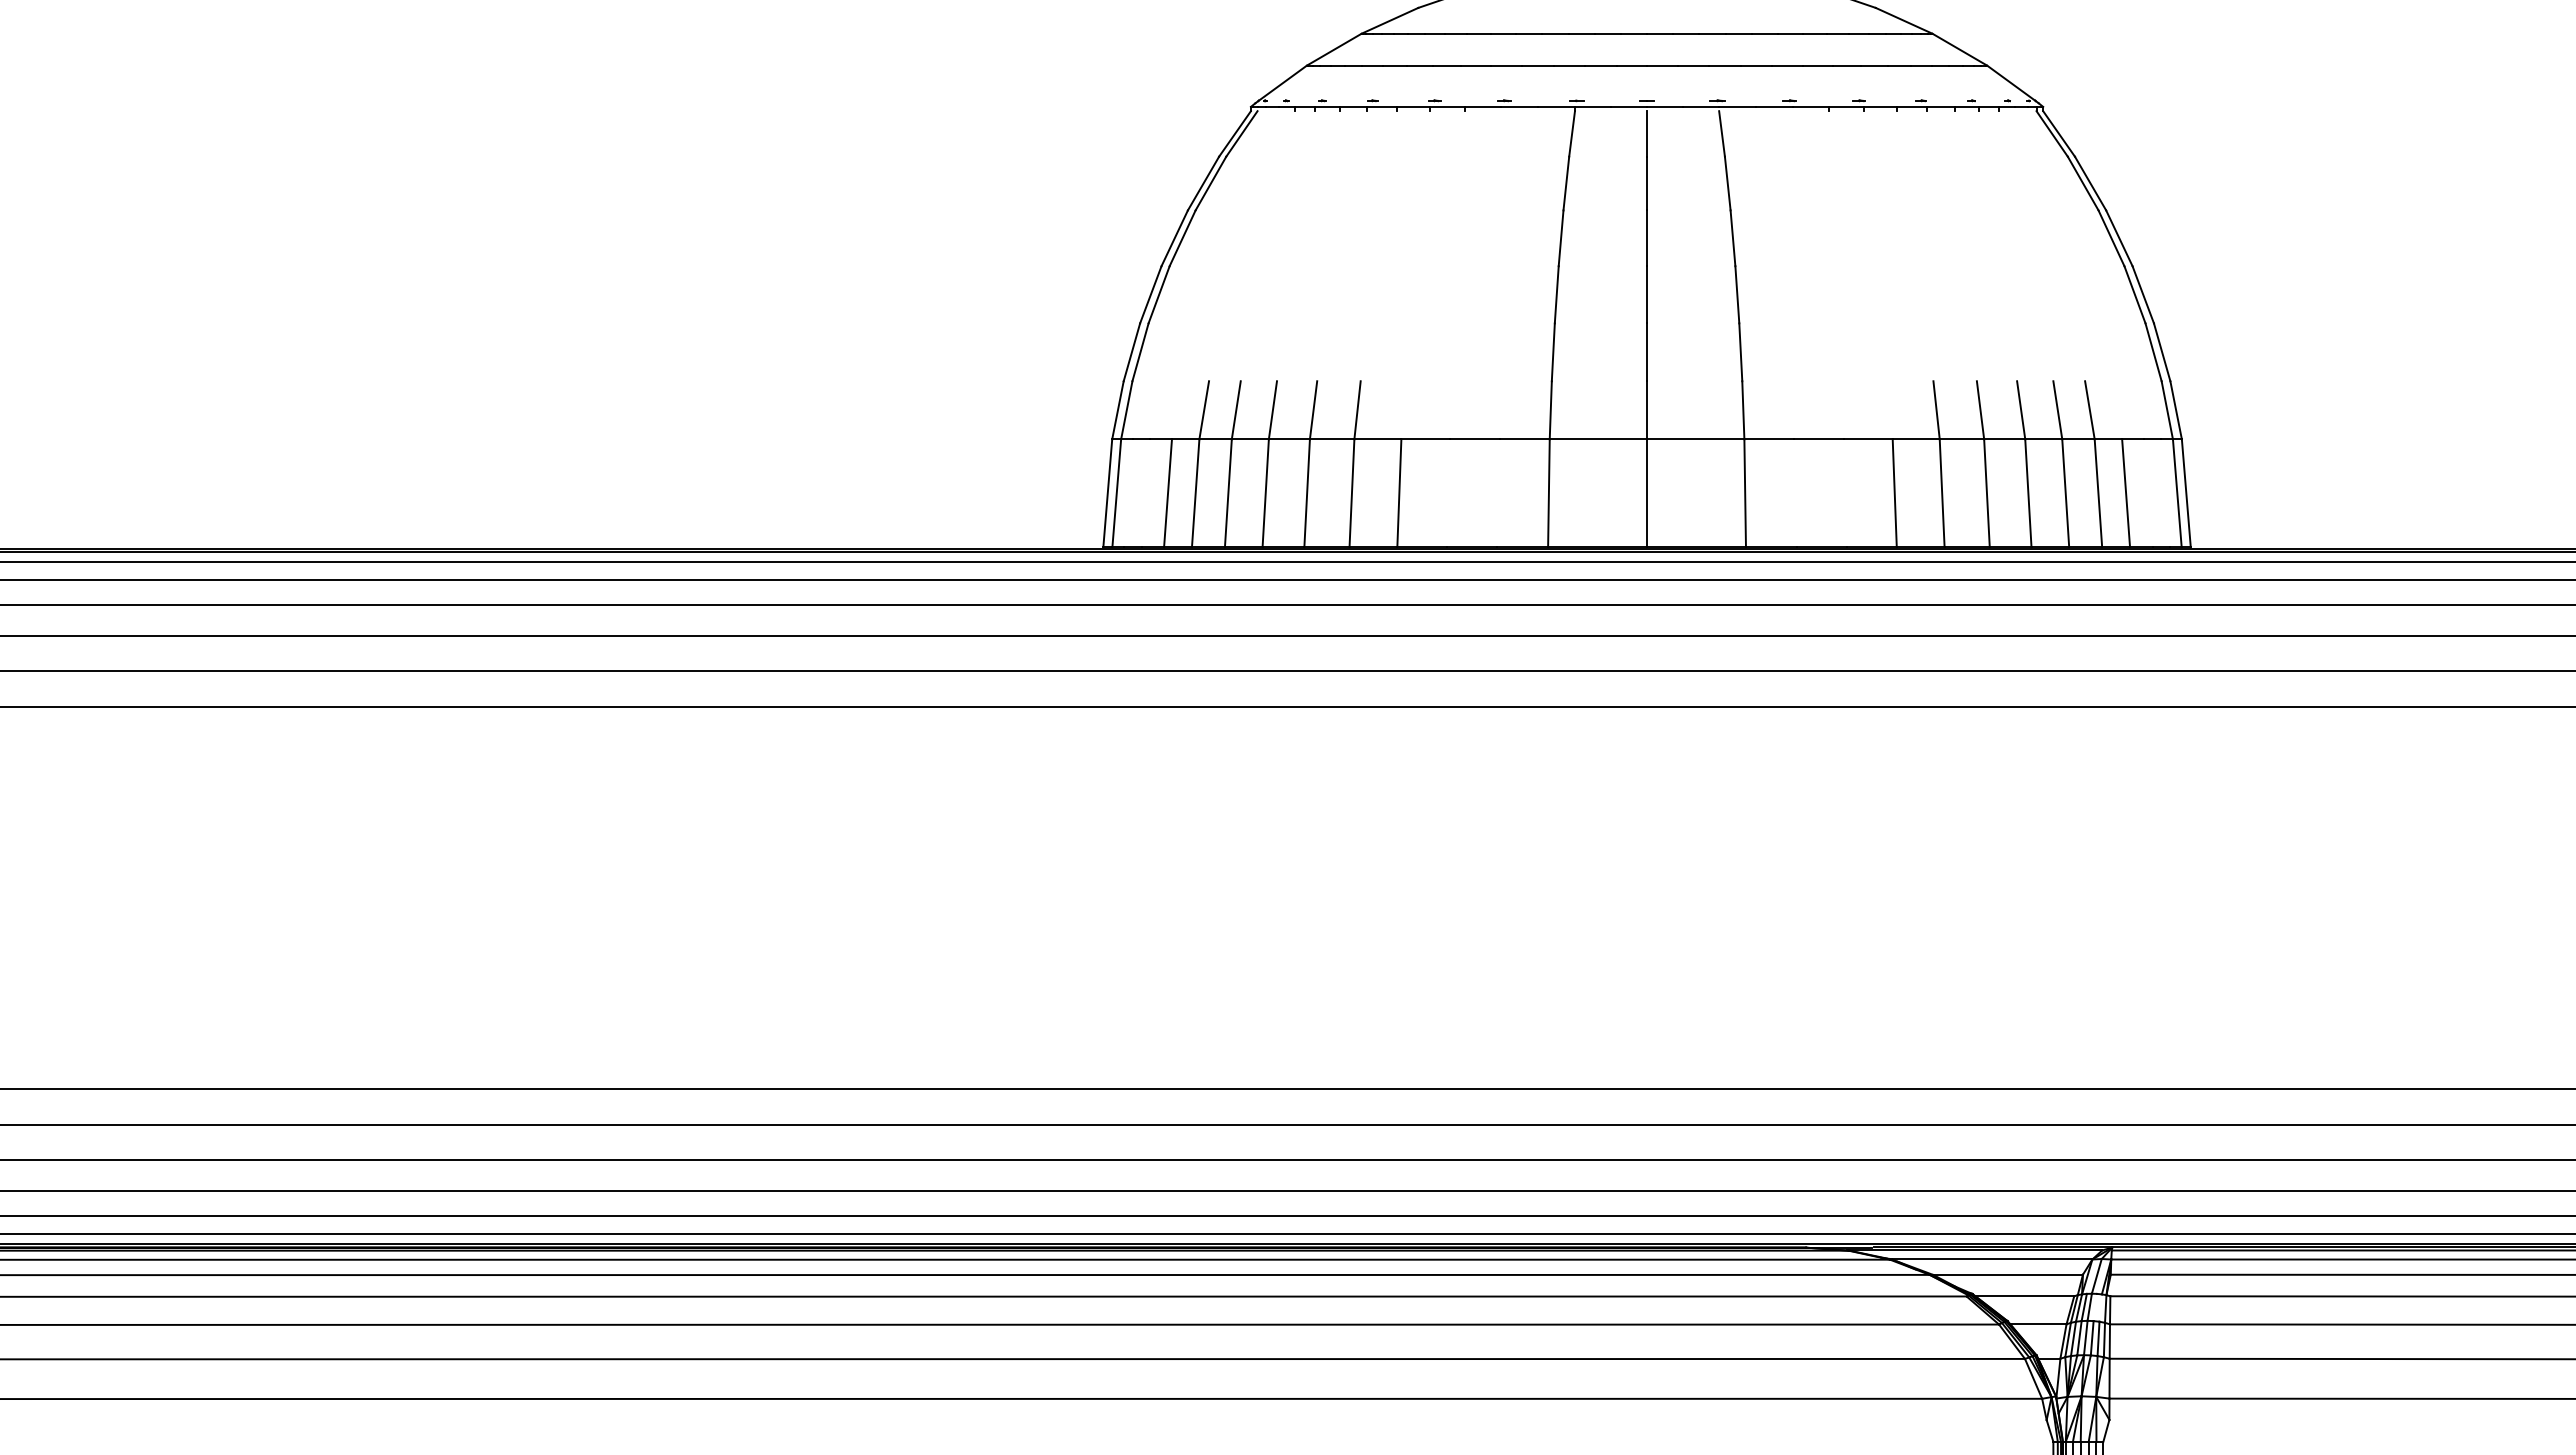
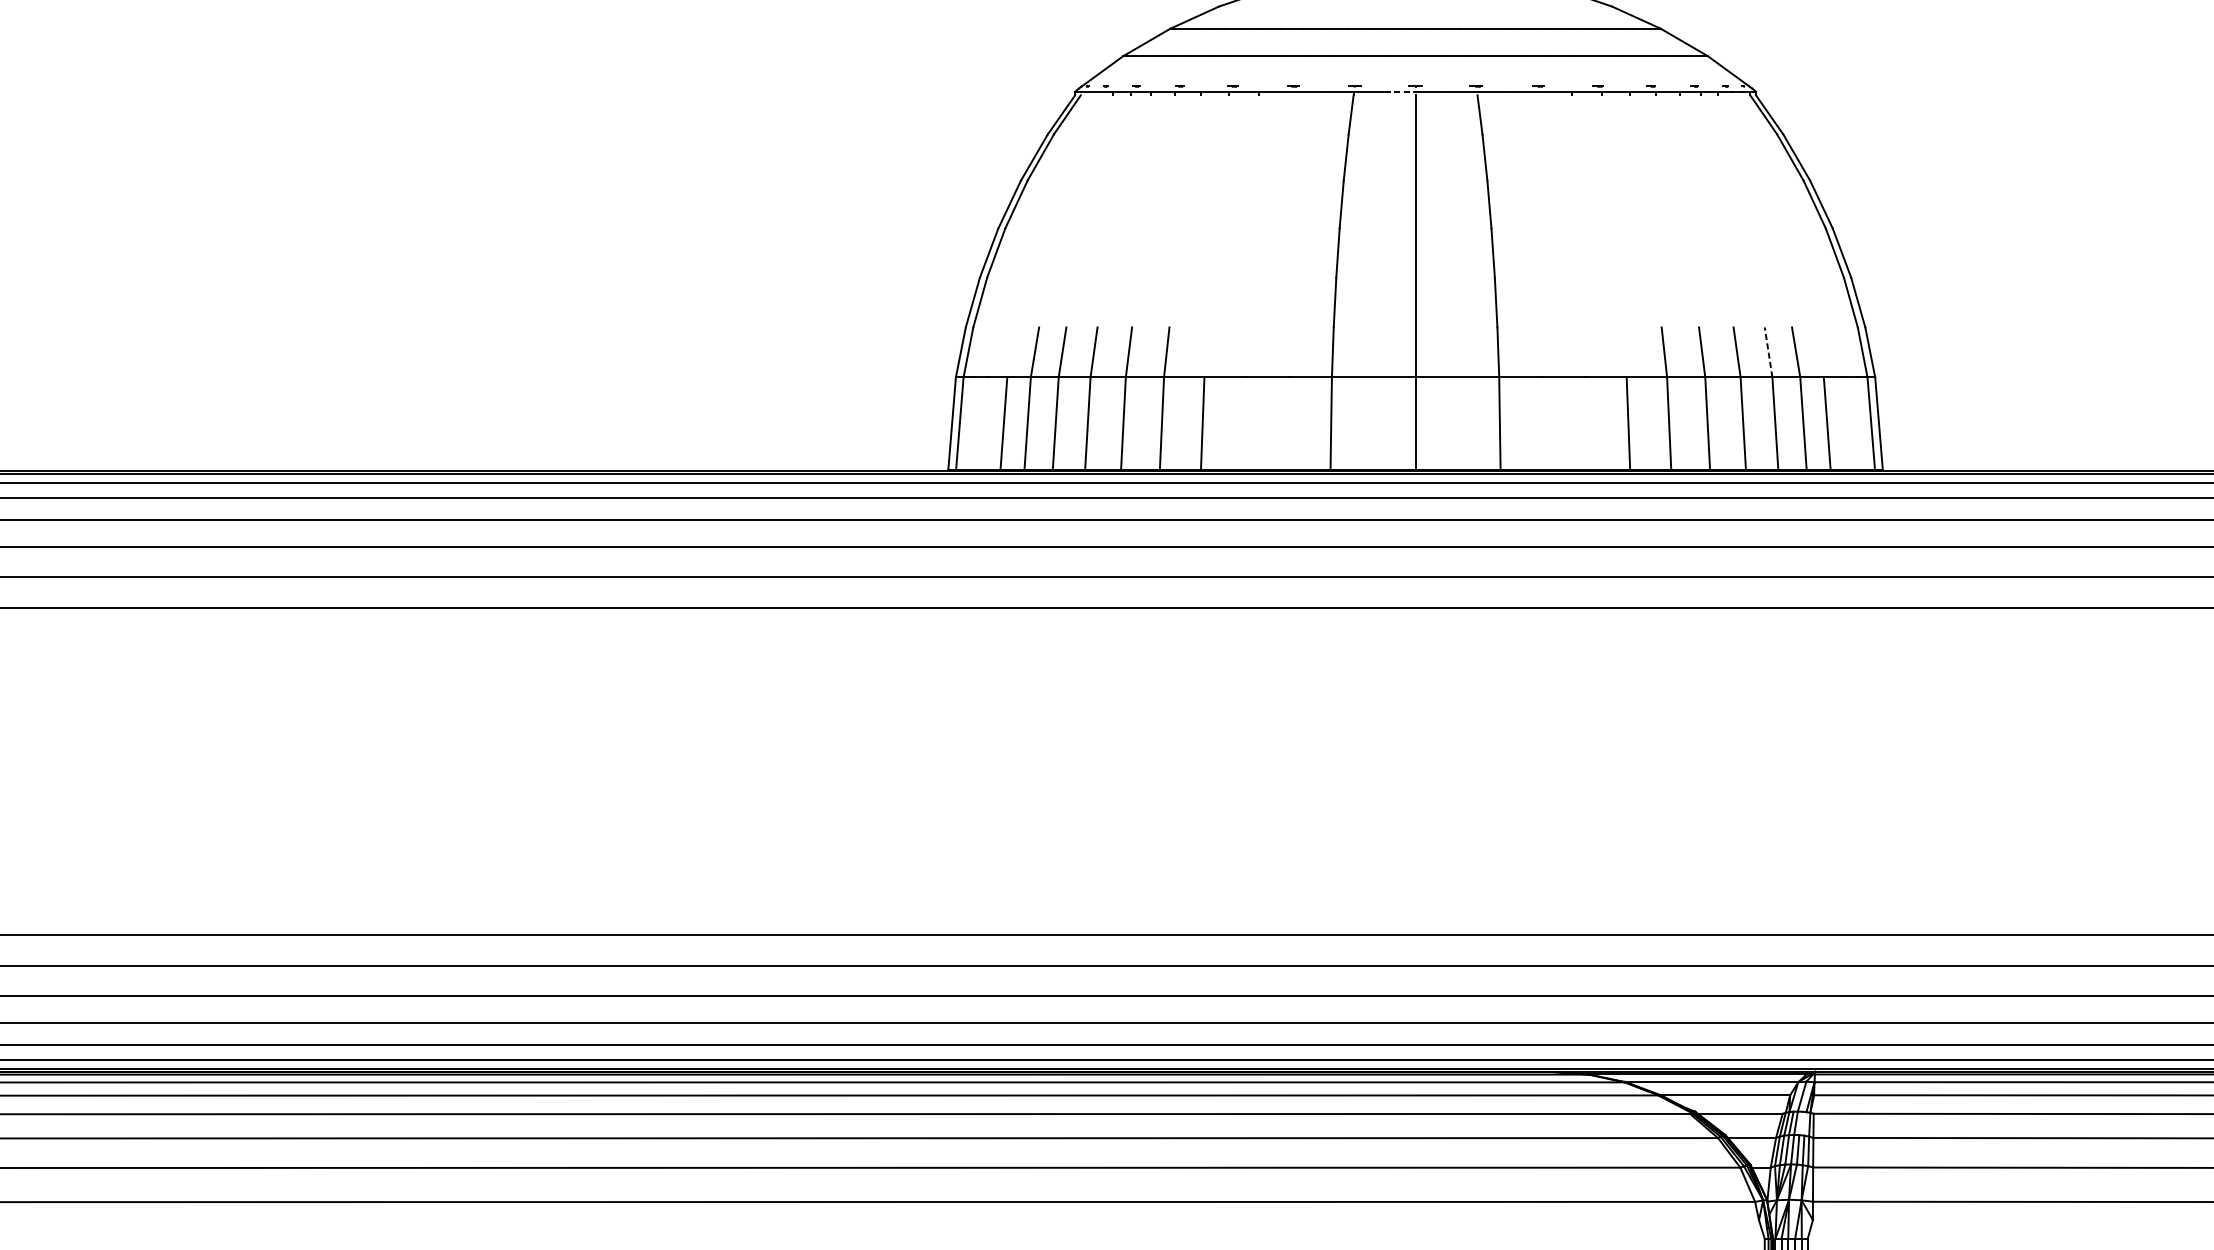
line: (1629, 106) -> (1400, 91), solid -> dashed
line: (2057, 409) -> (1768, 351), solid -> dashed

